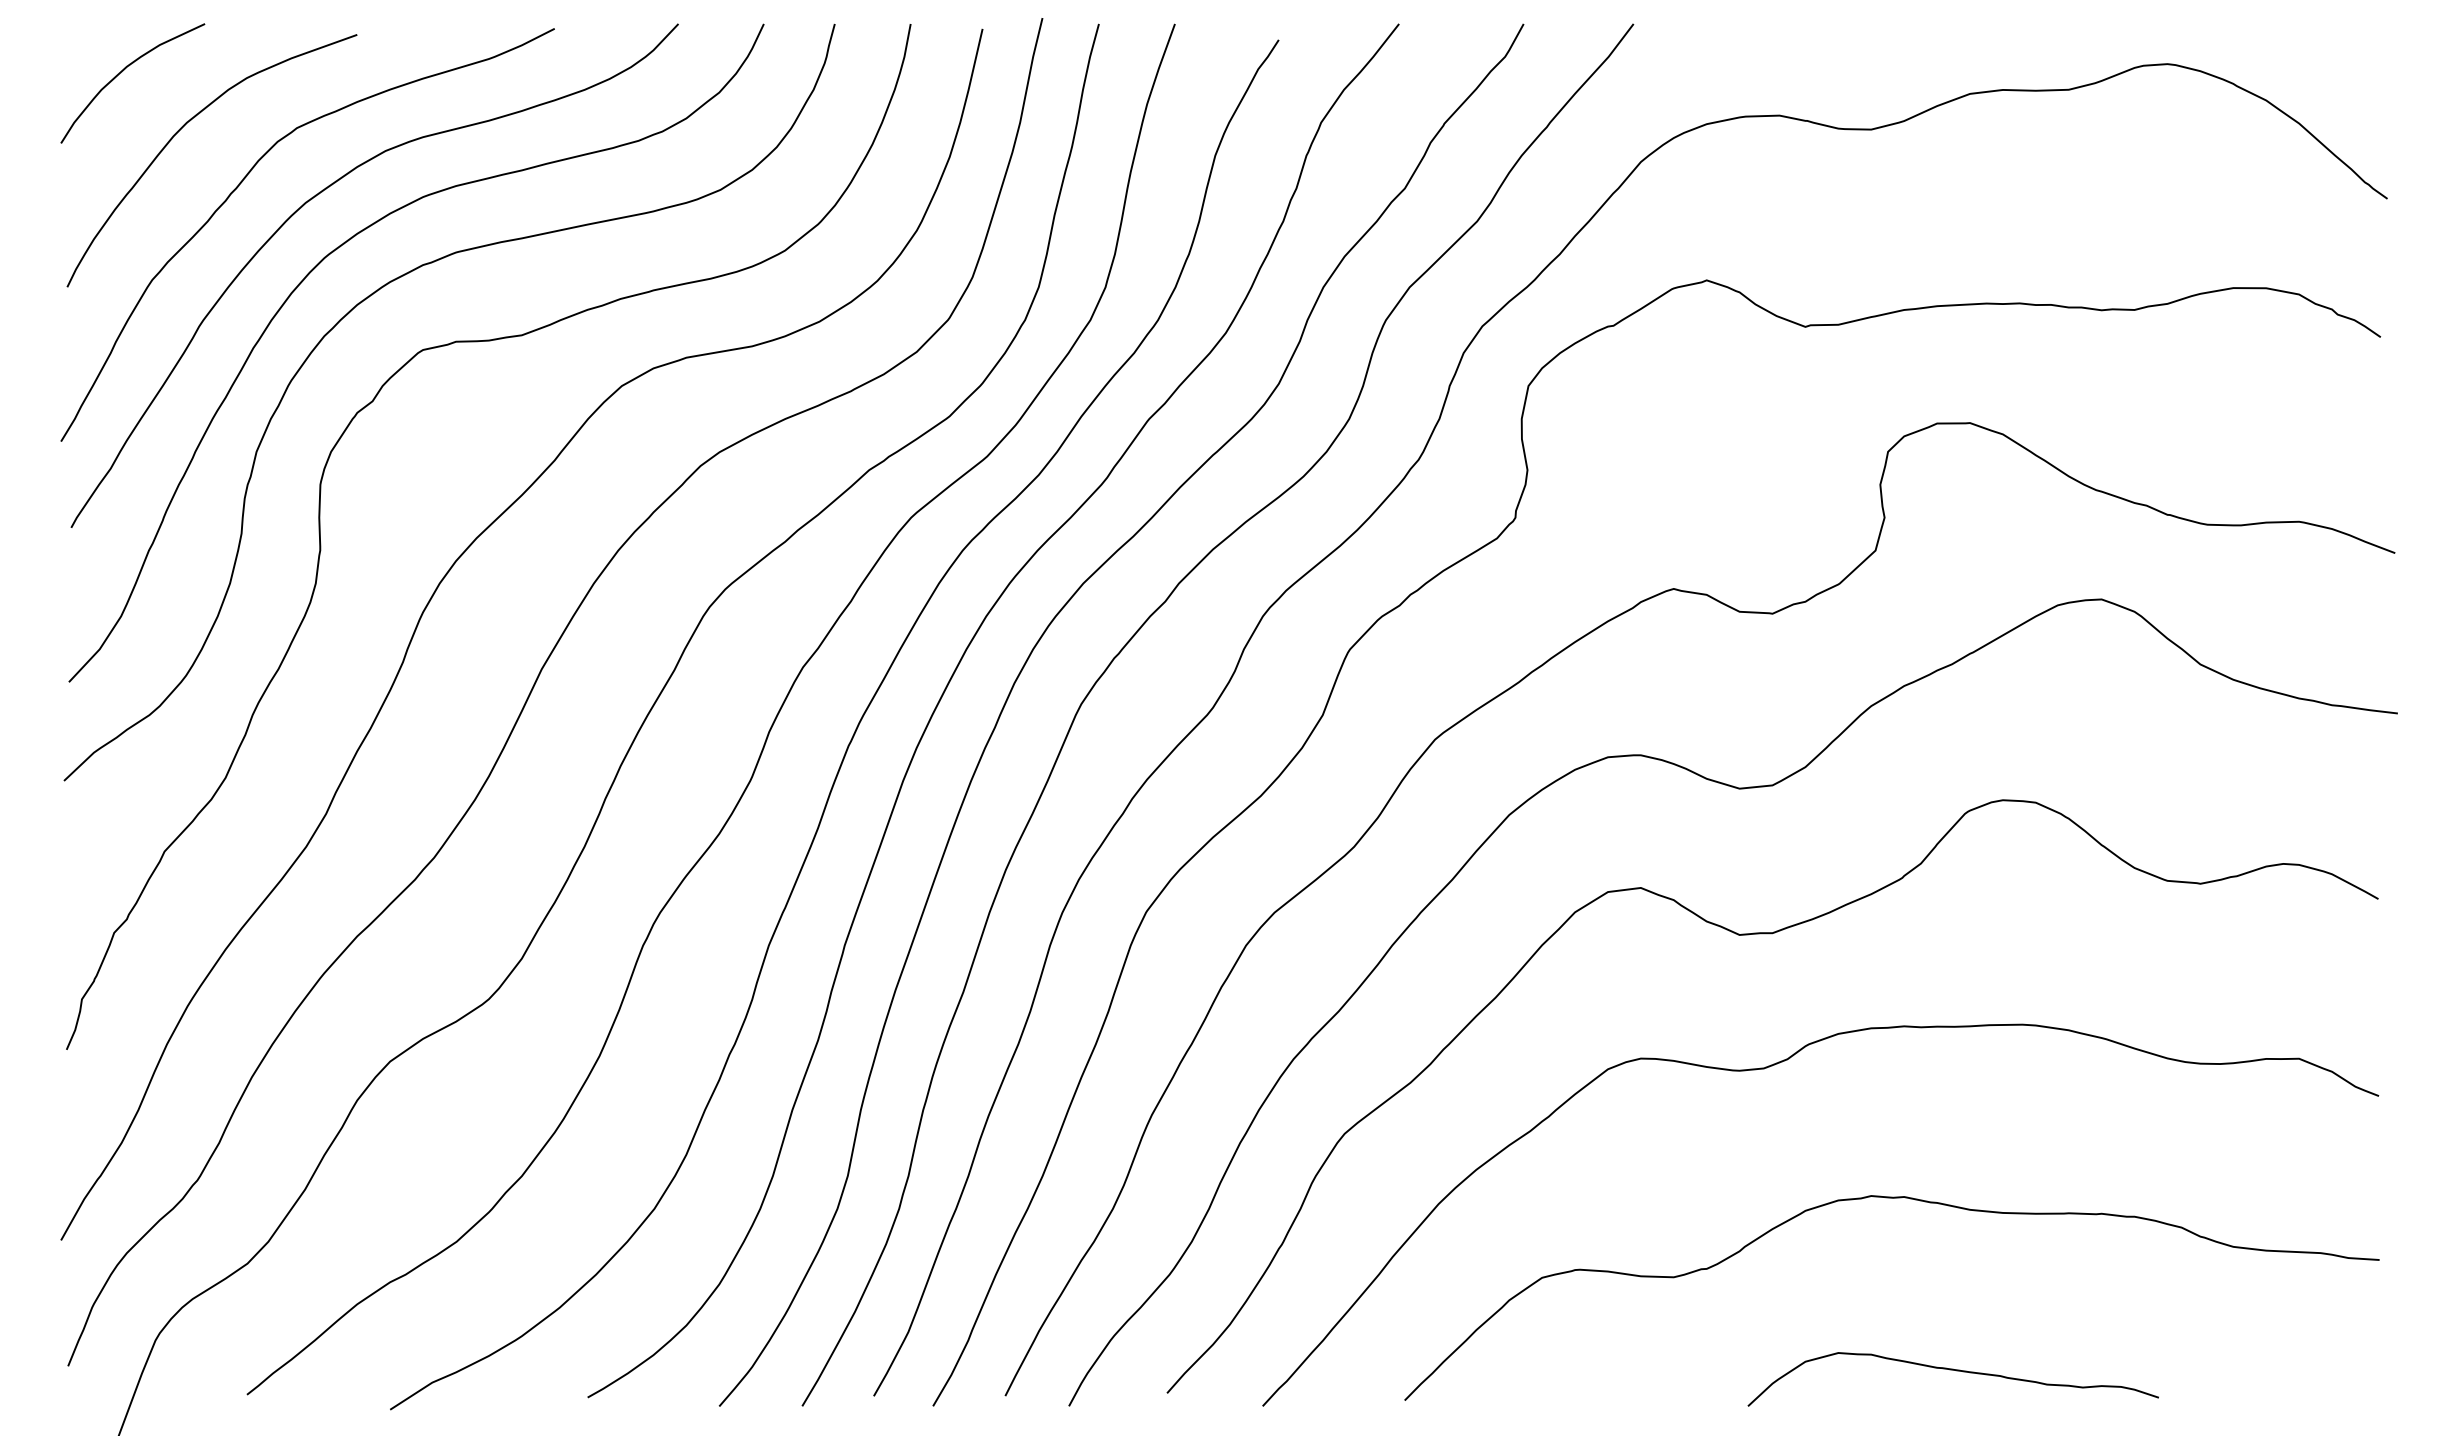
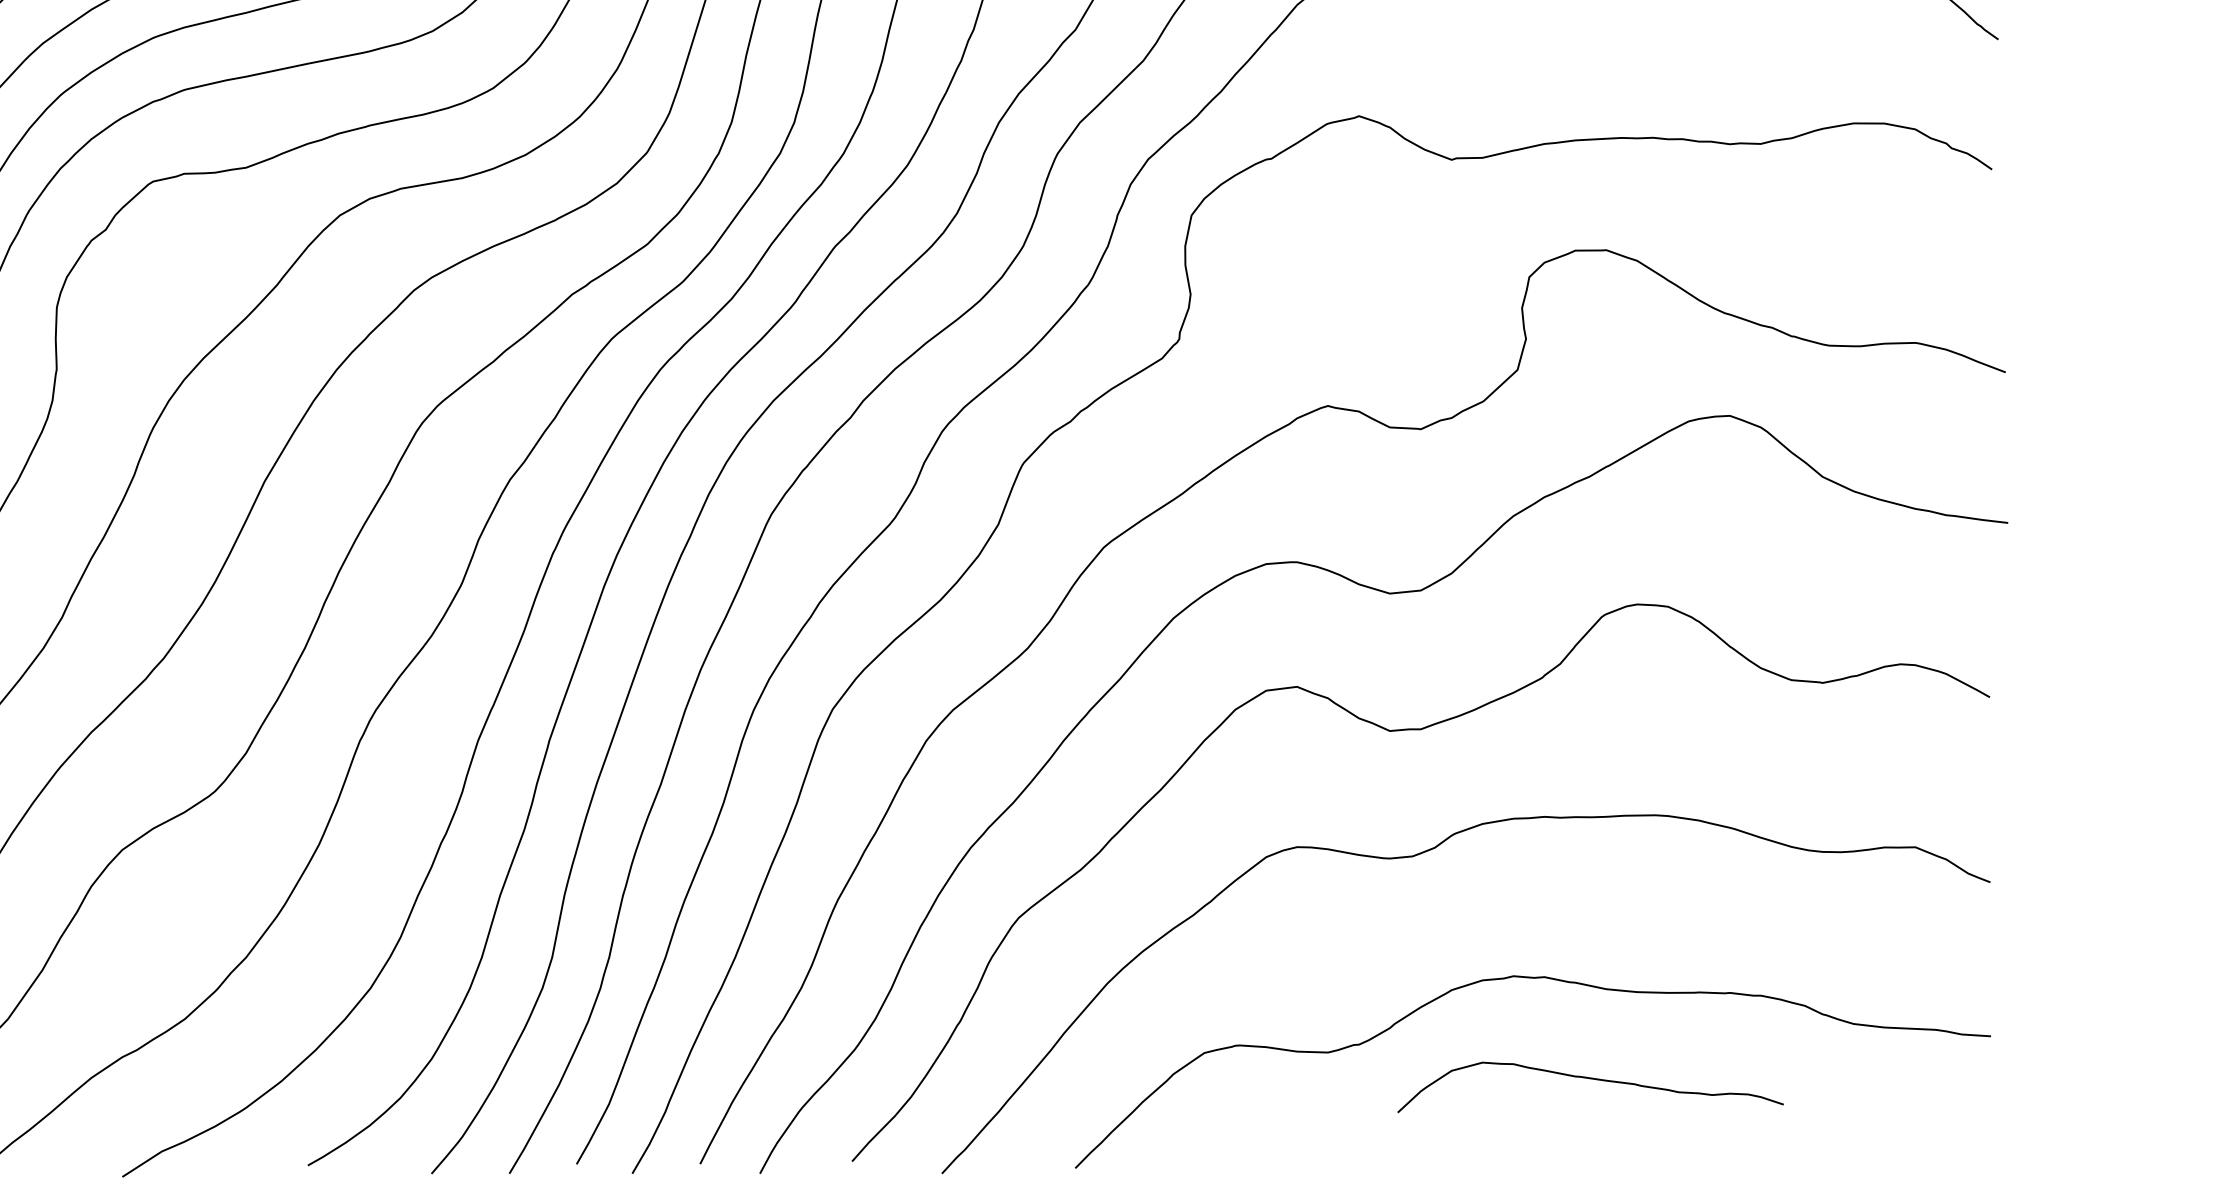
curve: (1956, 1371) -> (1593, 1079), moved

